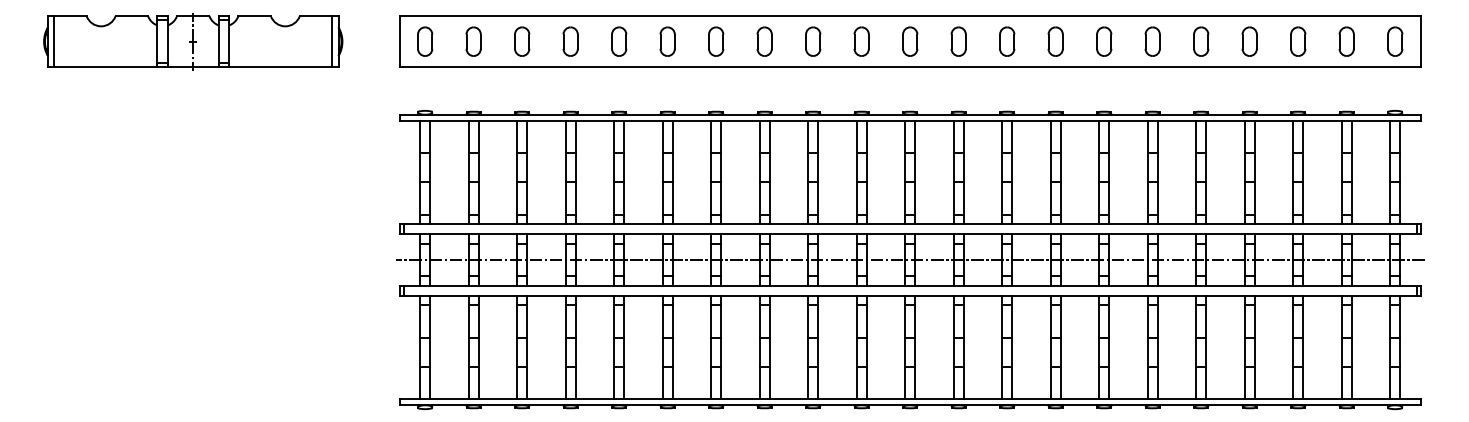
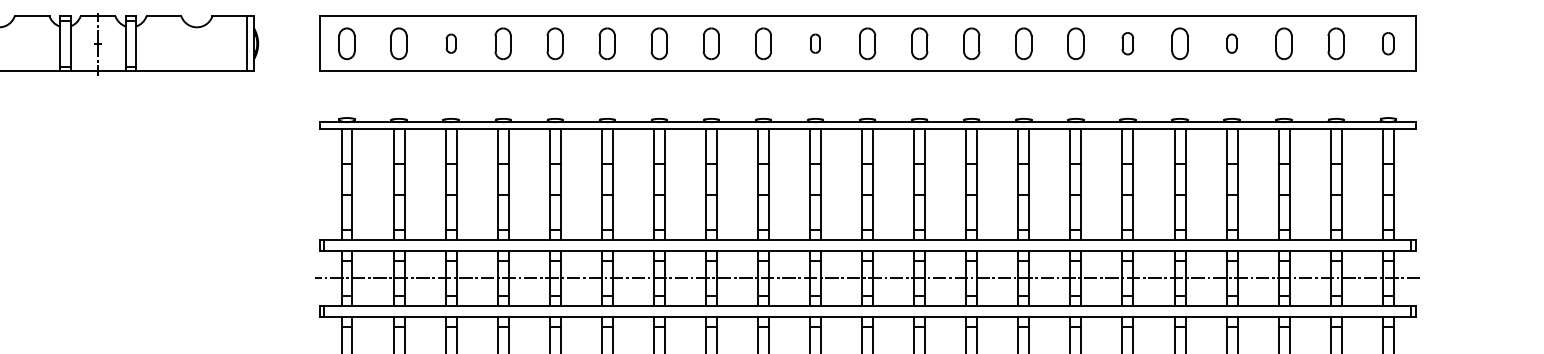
part: (522, 41) -> (451, 43), size x0.6
part: (861, 41) -> (815, 43), size x0.6
part: (1152, 41) -> (1127, 43), size x0.7
part: (1249, 41) -> (1231, 43), size x0.6
part: (1395, 41) -> (1388, 43), size x0.7

